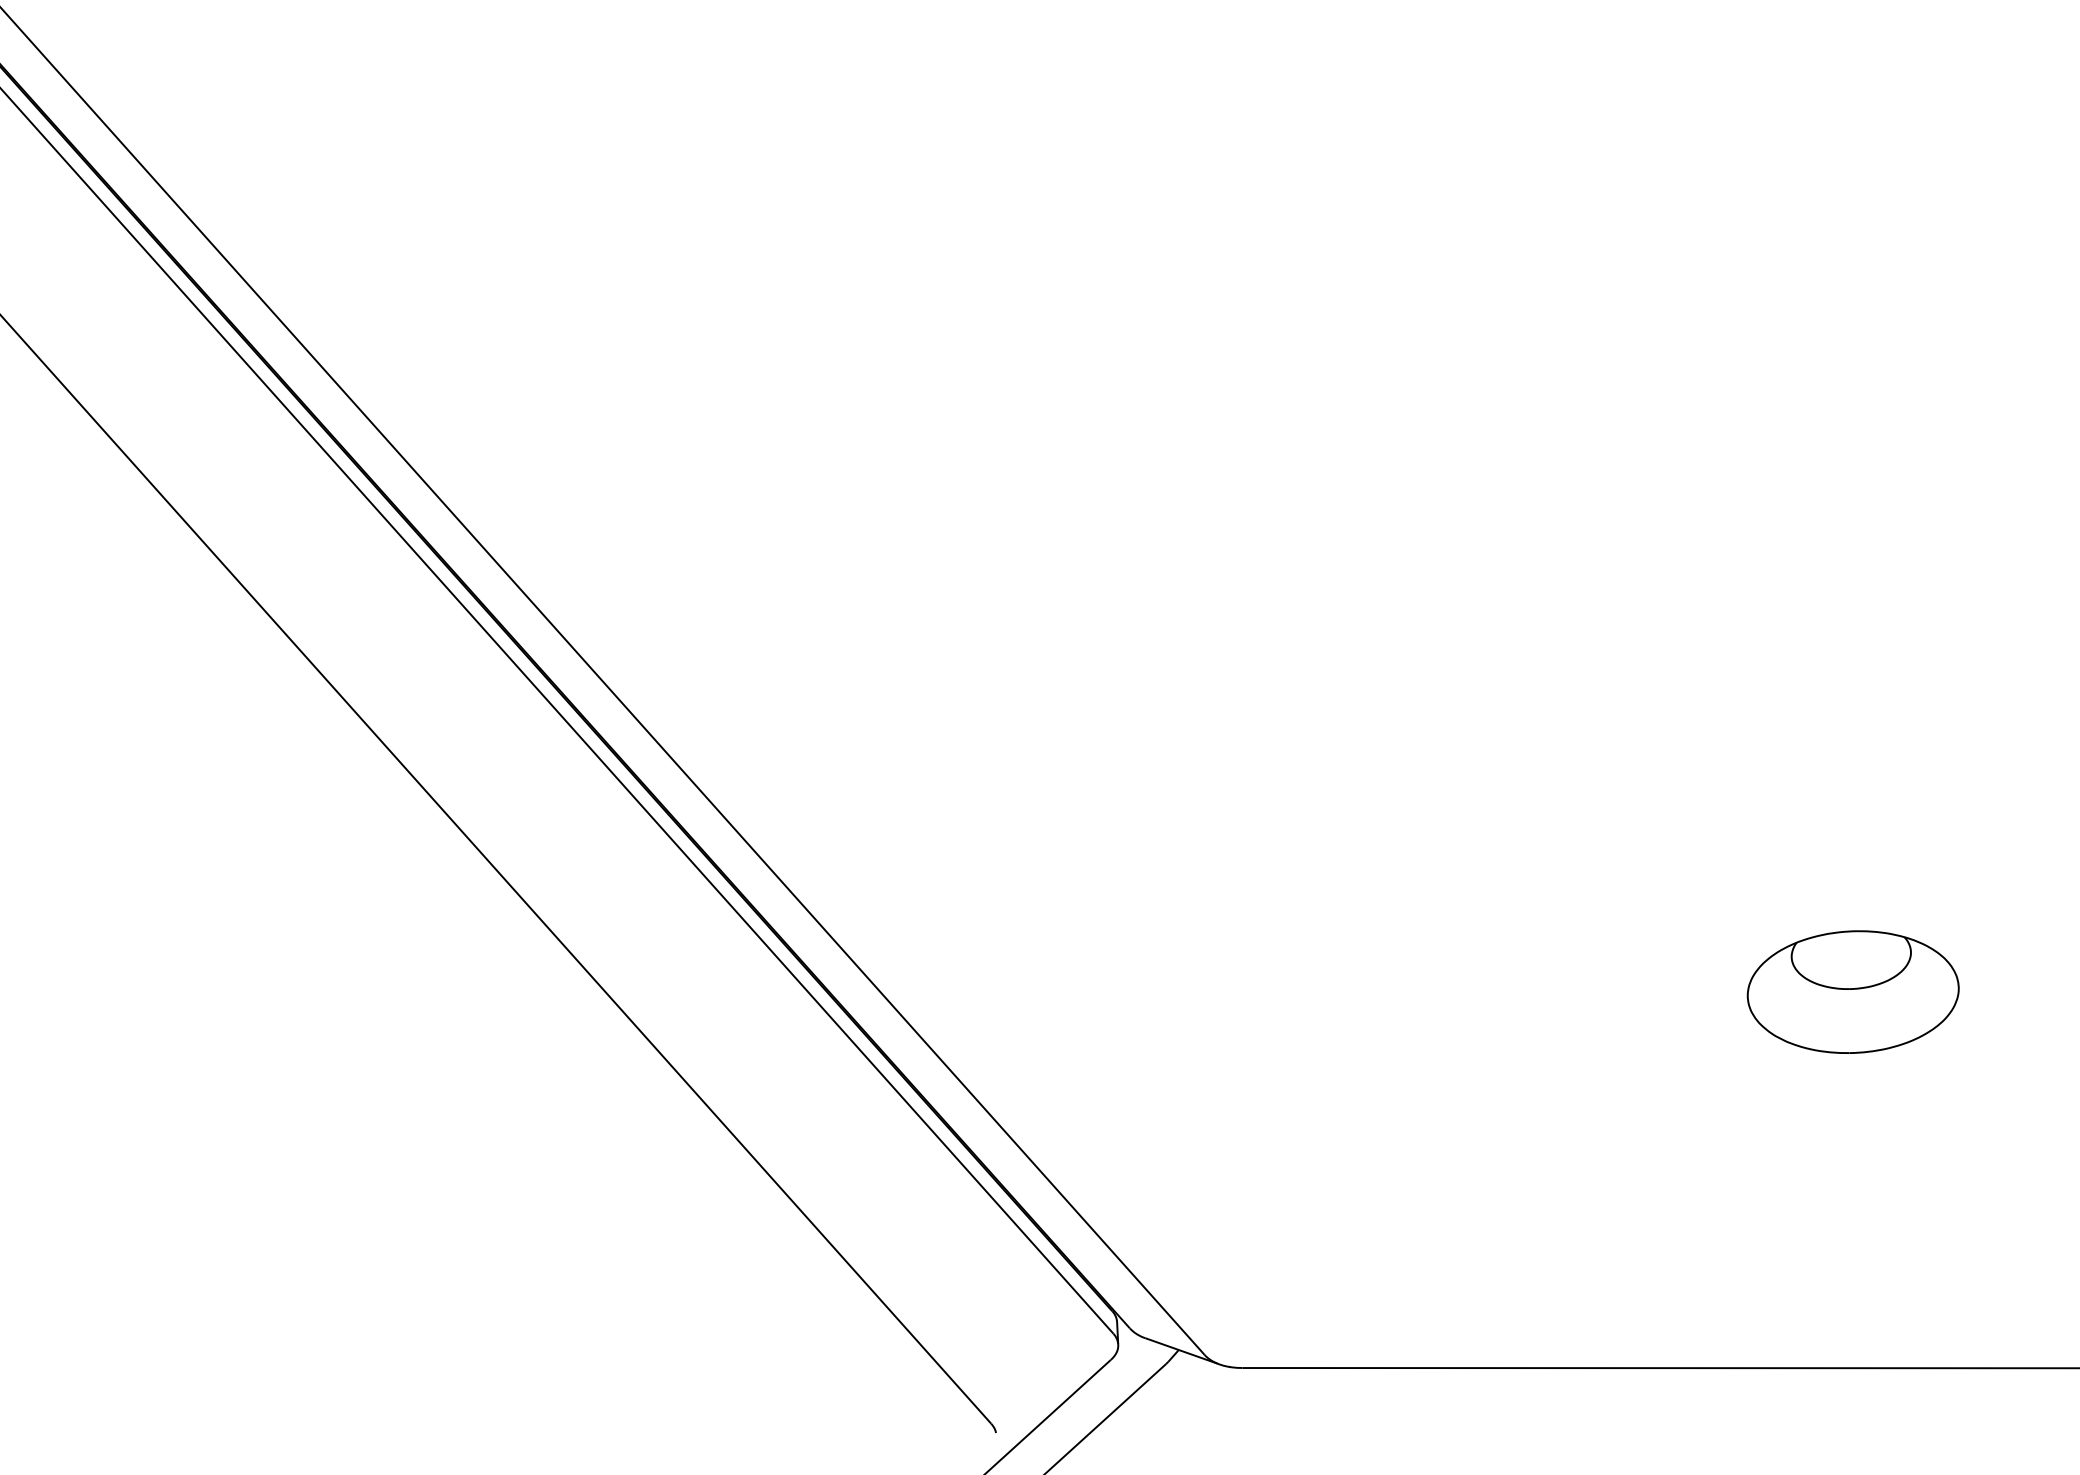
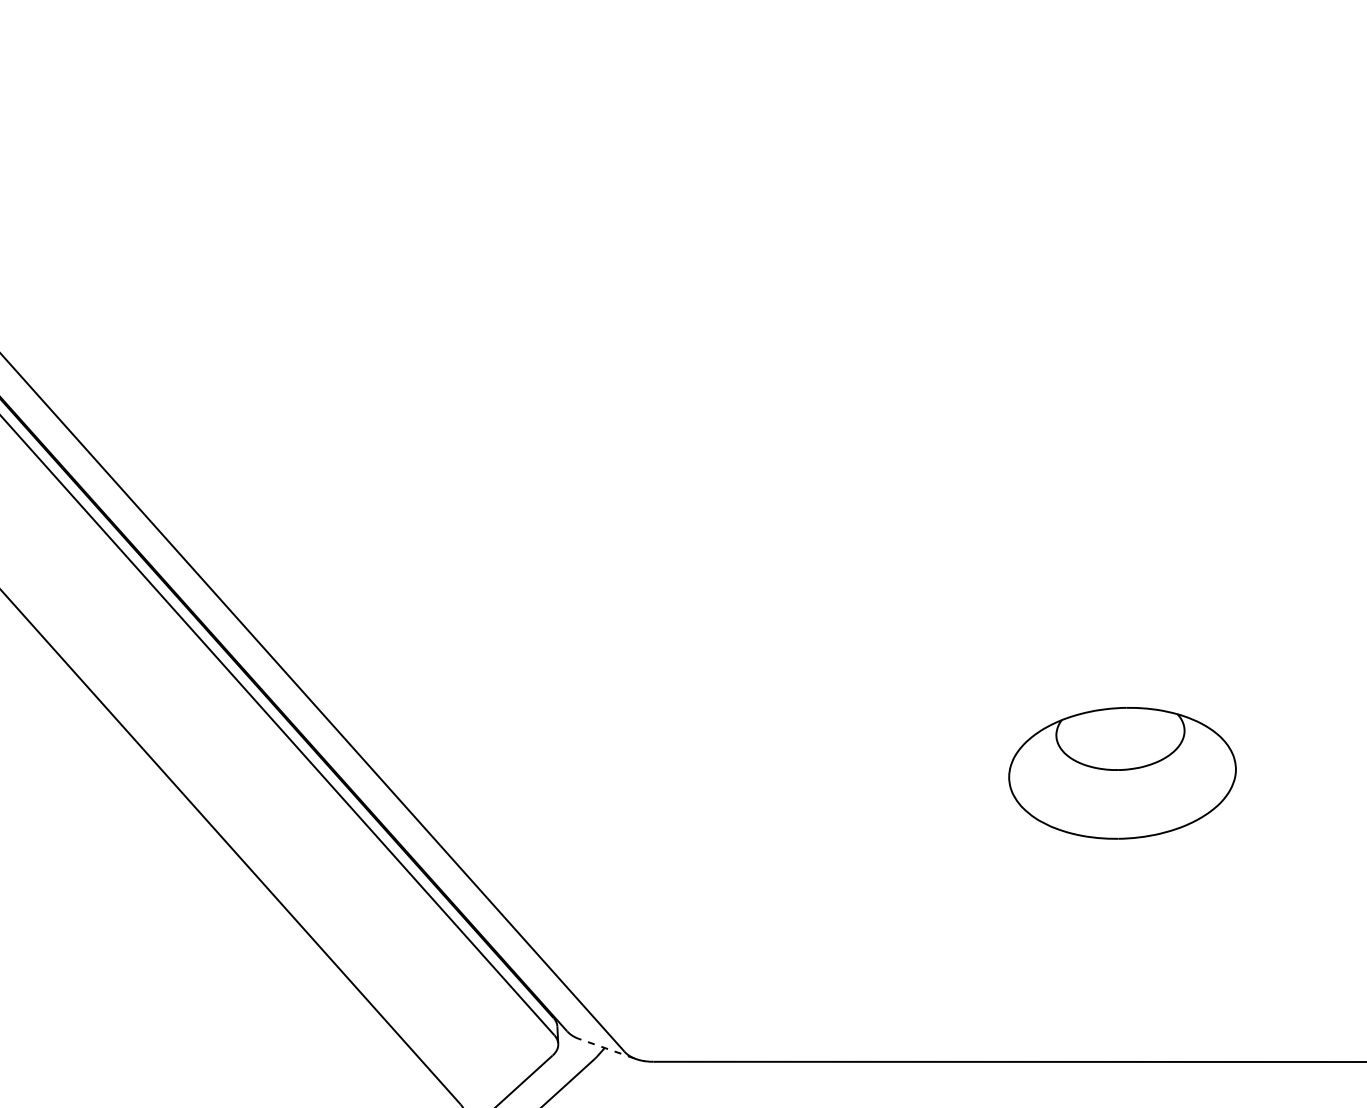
part: (1852, 991) -> (1121, 772), size x1.4
line: (1180, 1350) -> (606, 1048), solid -> dashed

